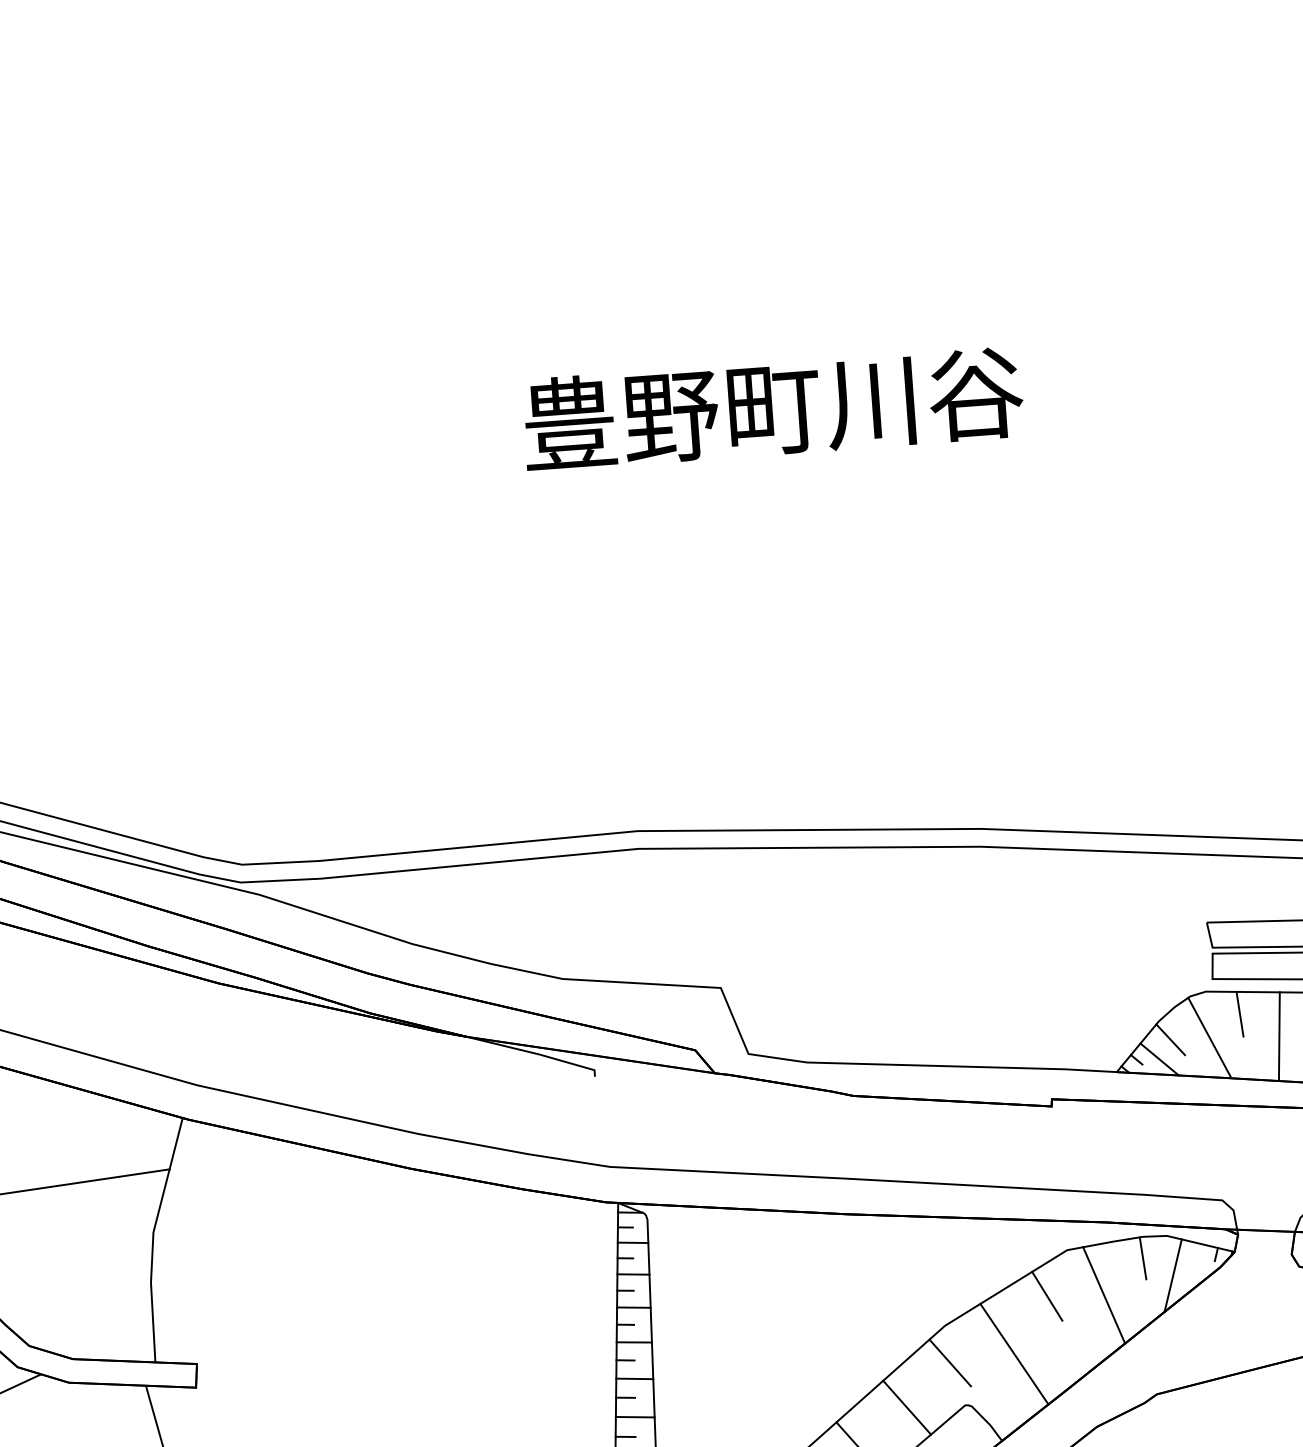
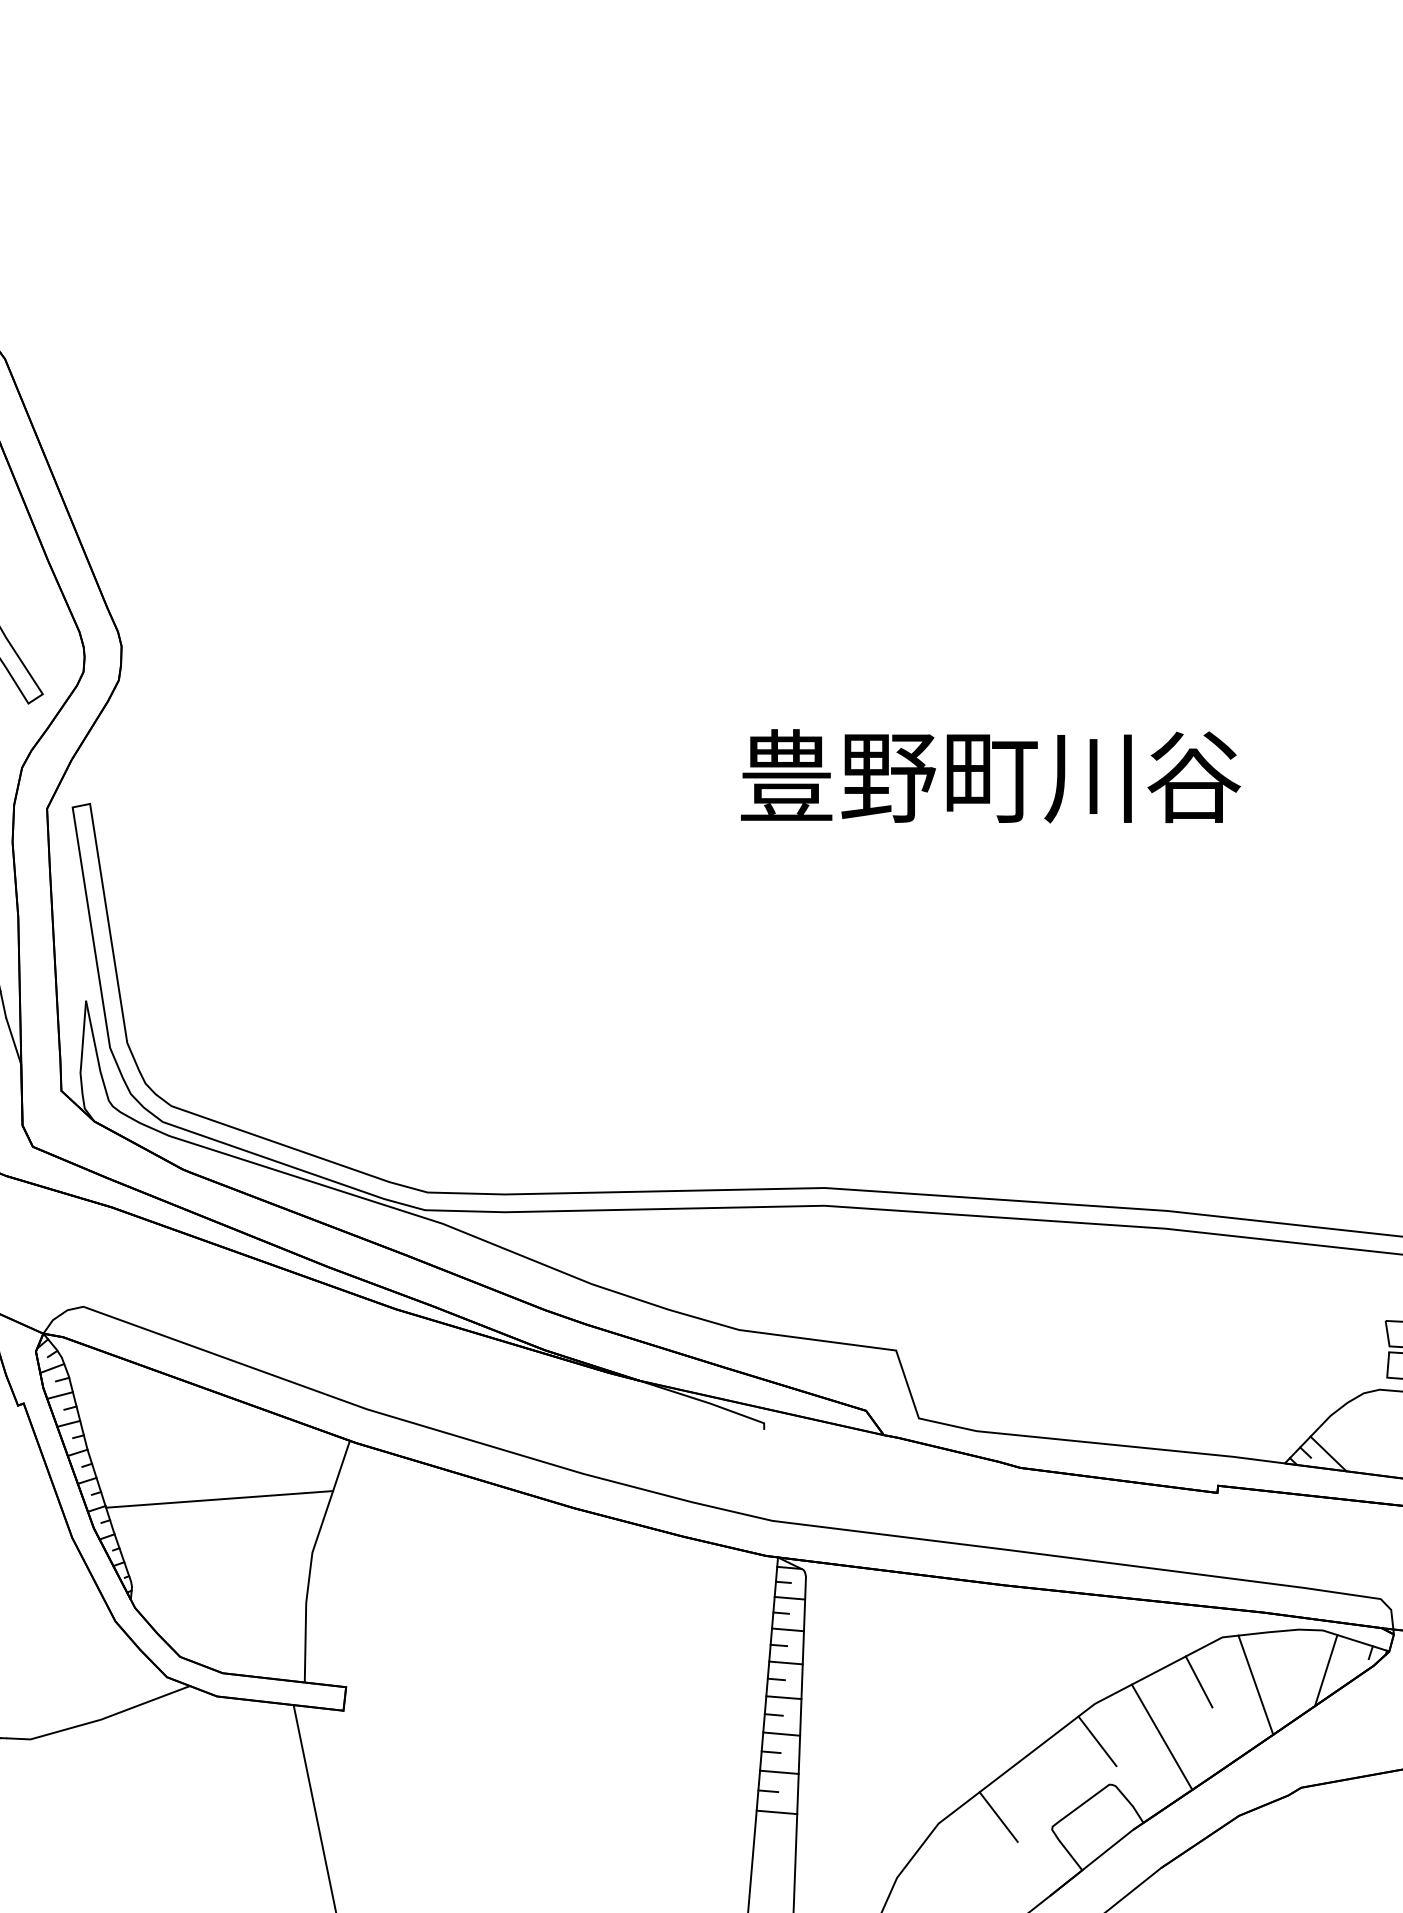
line: (1209, 1037) -> (1379, 1435), removed
line: (1170, 1039) -> (1340, 1434), removed
line: (1143, 1258) -> (1297, 1651), removed
line: (907, 1407) -> (1051, 1782), removed

